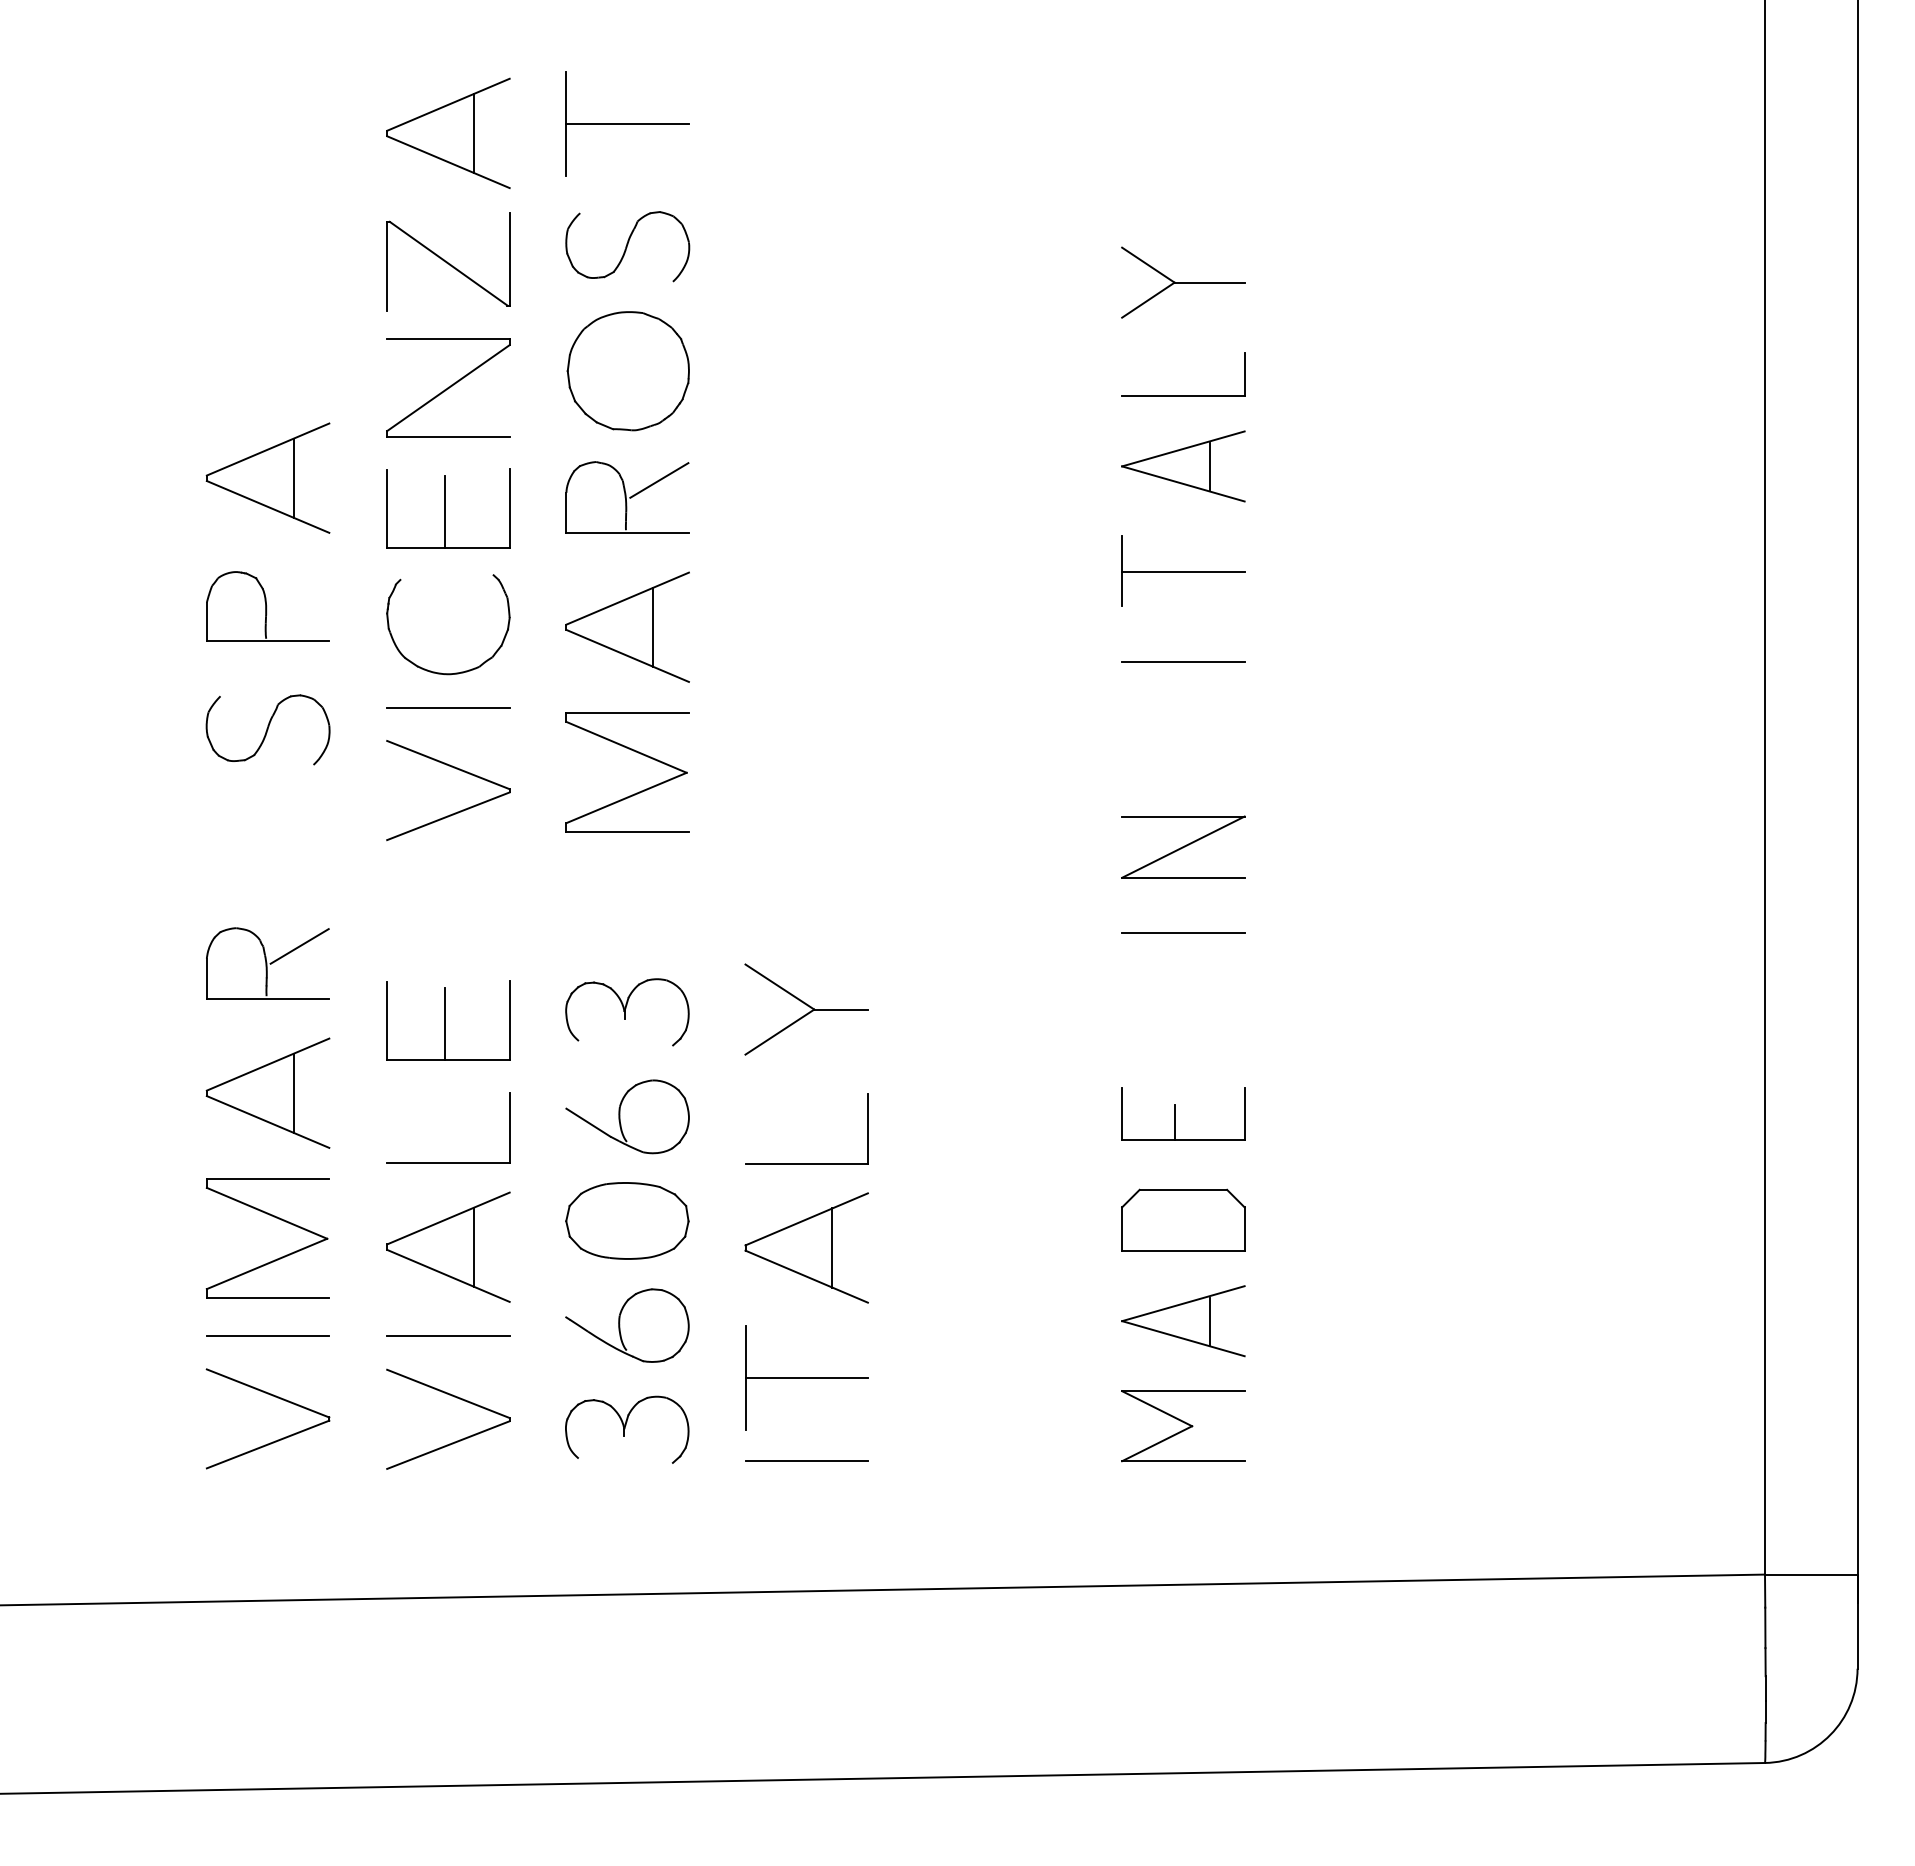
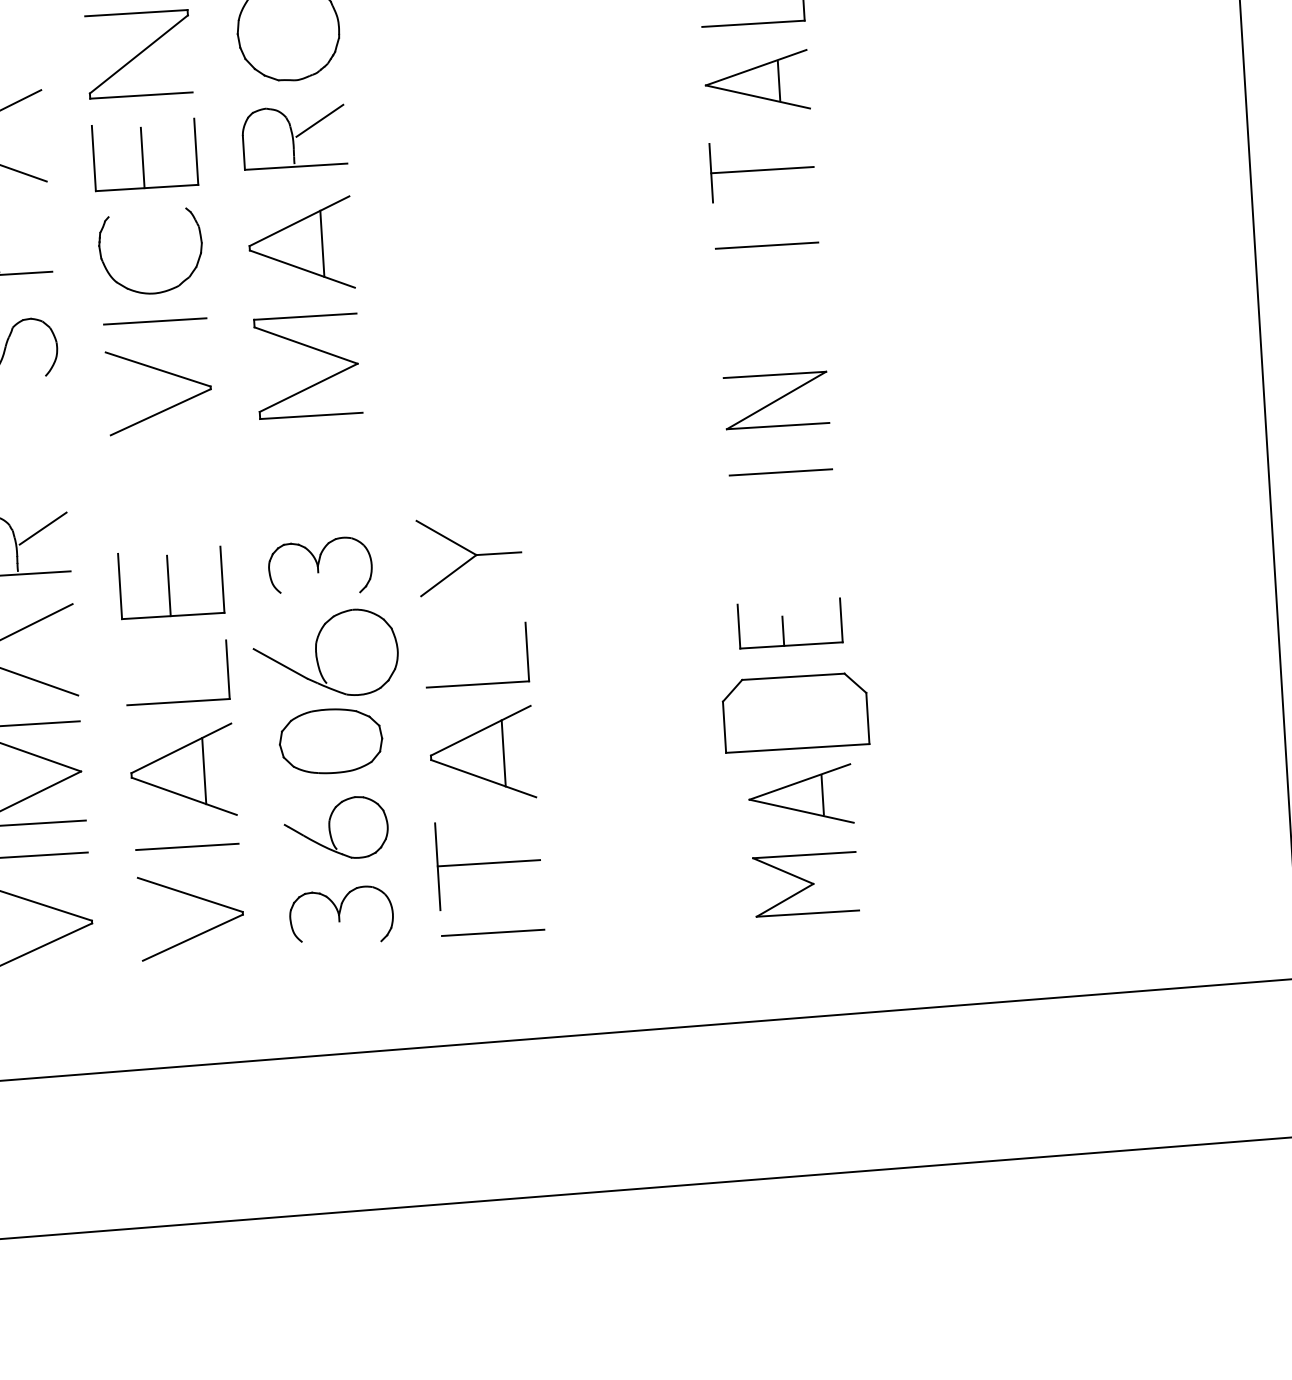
line: (293, 477) -> (14, 137), removed
line: (293, 1092) -> (45, 650), removed
part: (627, 1116) -> (325, 653), size x1.4
part: (1183, 1219) -> (795, 711), size x1.4

